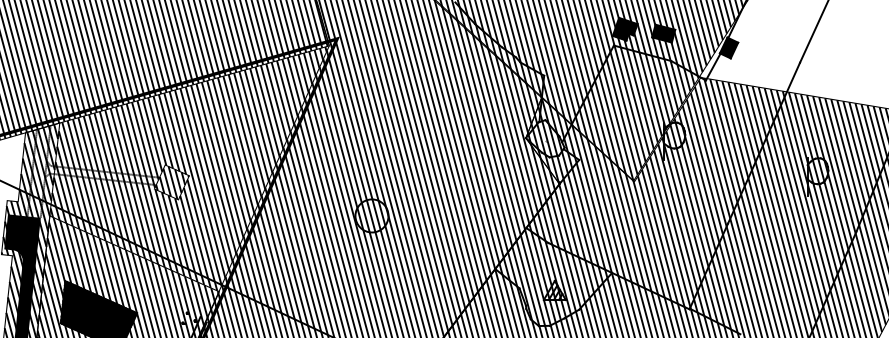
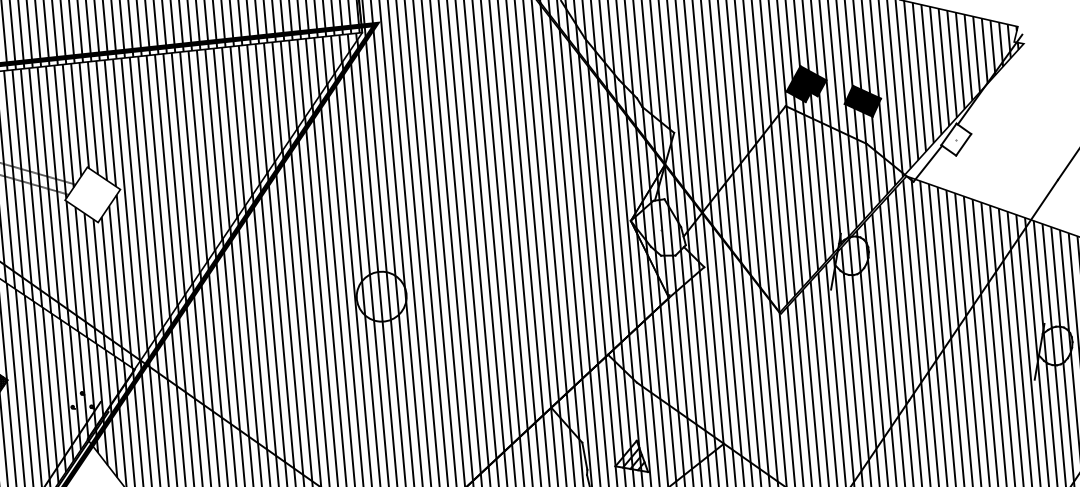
fill: (728, 47) -> (955, 138), removed
hatch: (172, 182) -> (93, 195), removed

